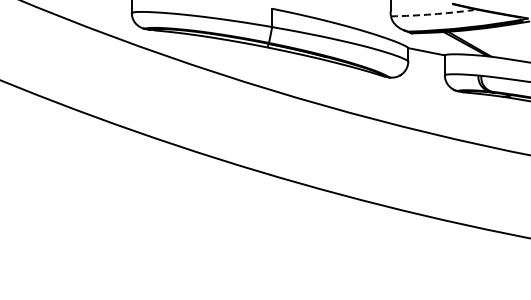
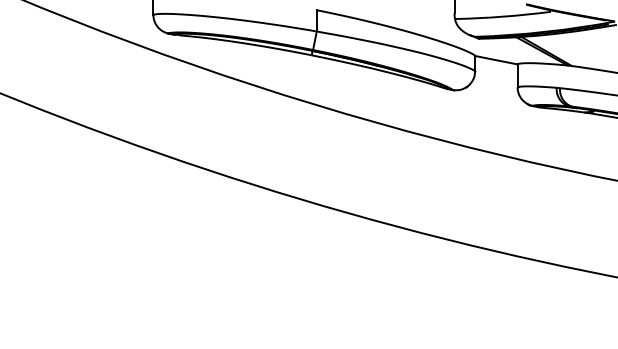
arc: (432, 14) -> (503, 16), dashed -> solid

